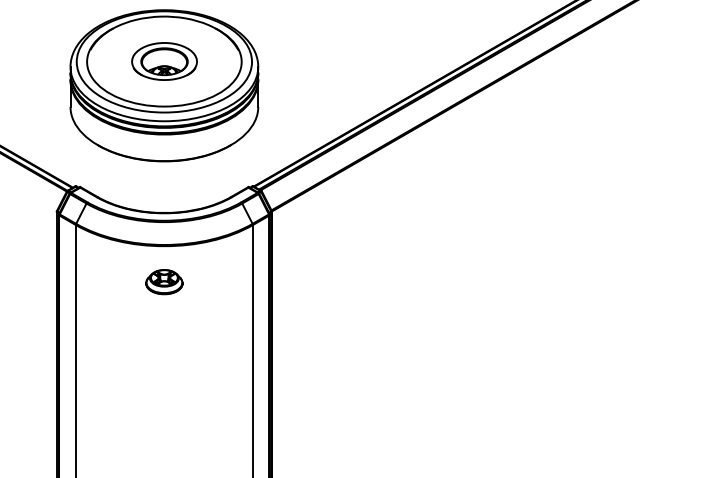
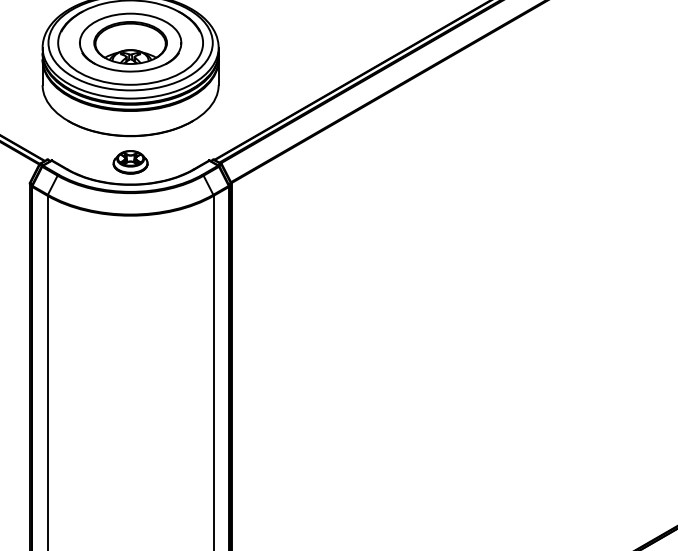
part: (164, 61) -> (130, 42), size x1.67
part: (164, 282) -> (130, 162), moved

